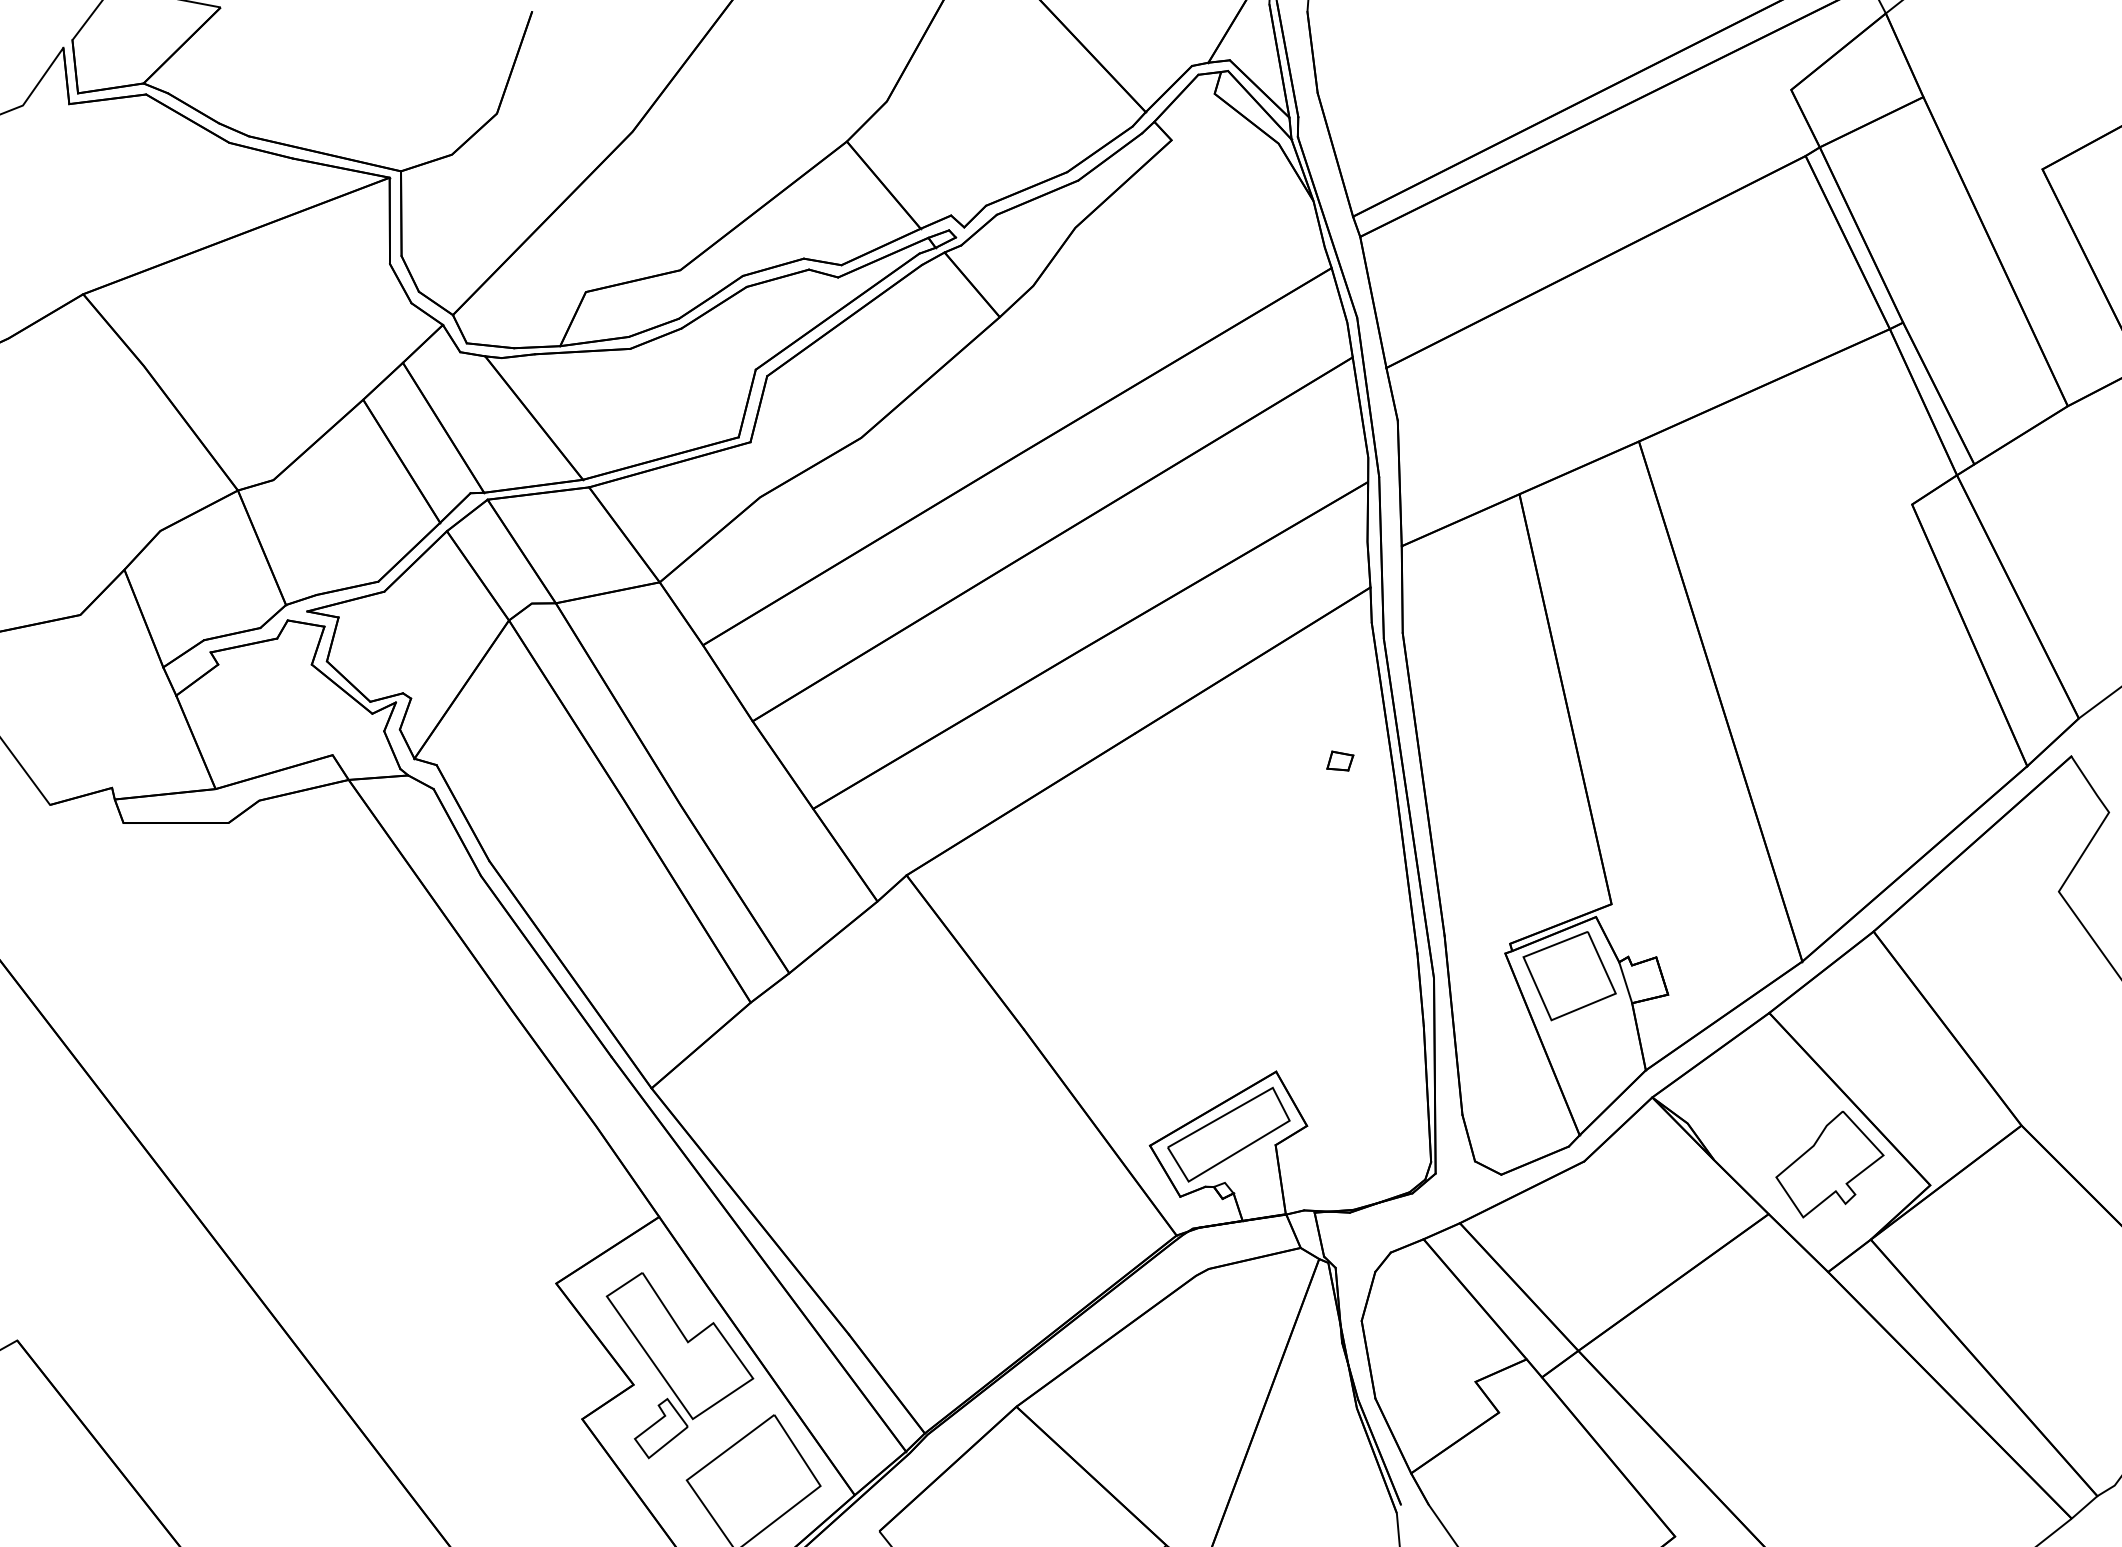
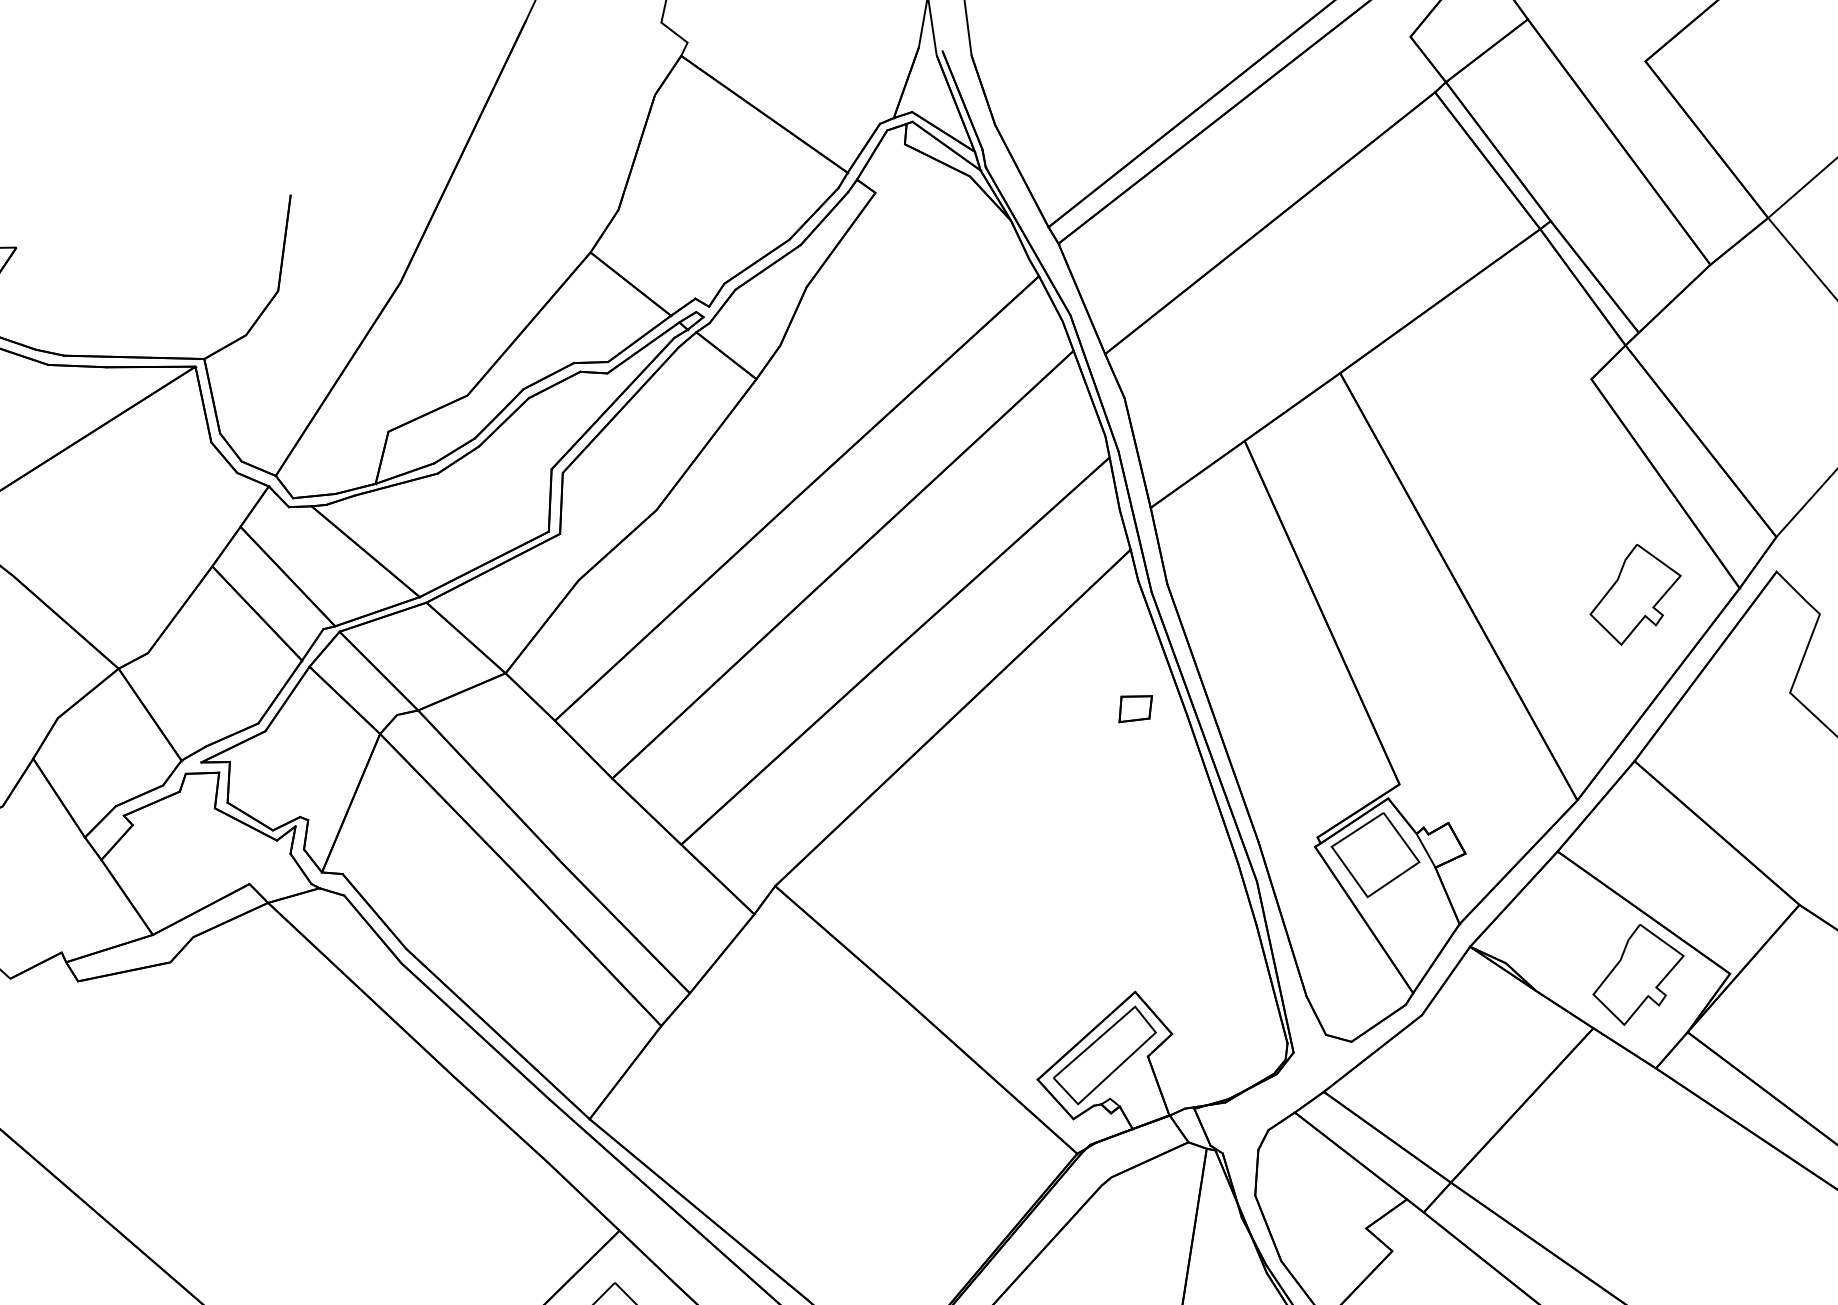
part: (1911, 748) -> (1634, 593), added
part: (1340, 760) -> (1135, 707), size x1.6

